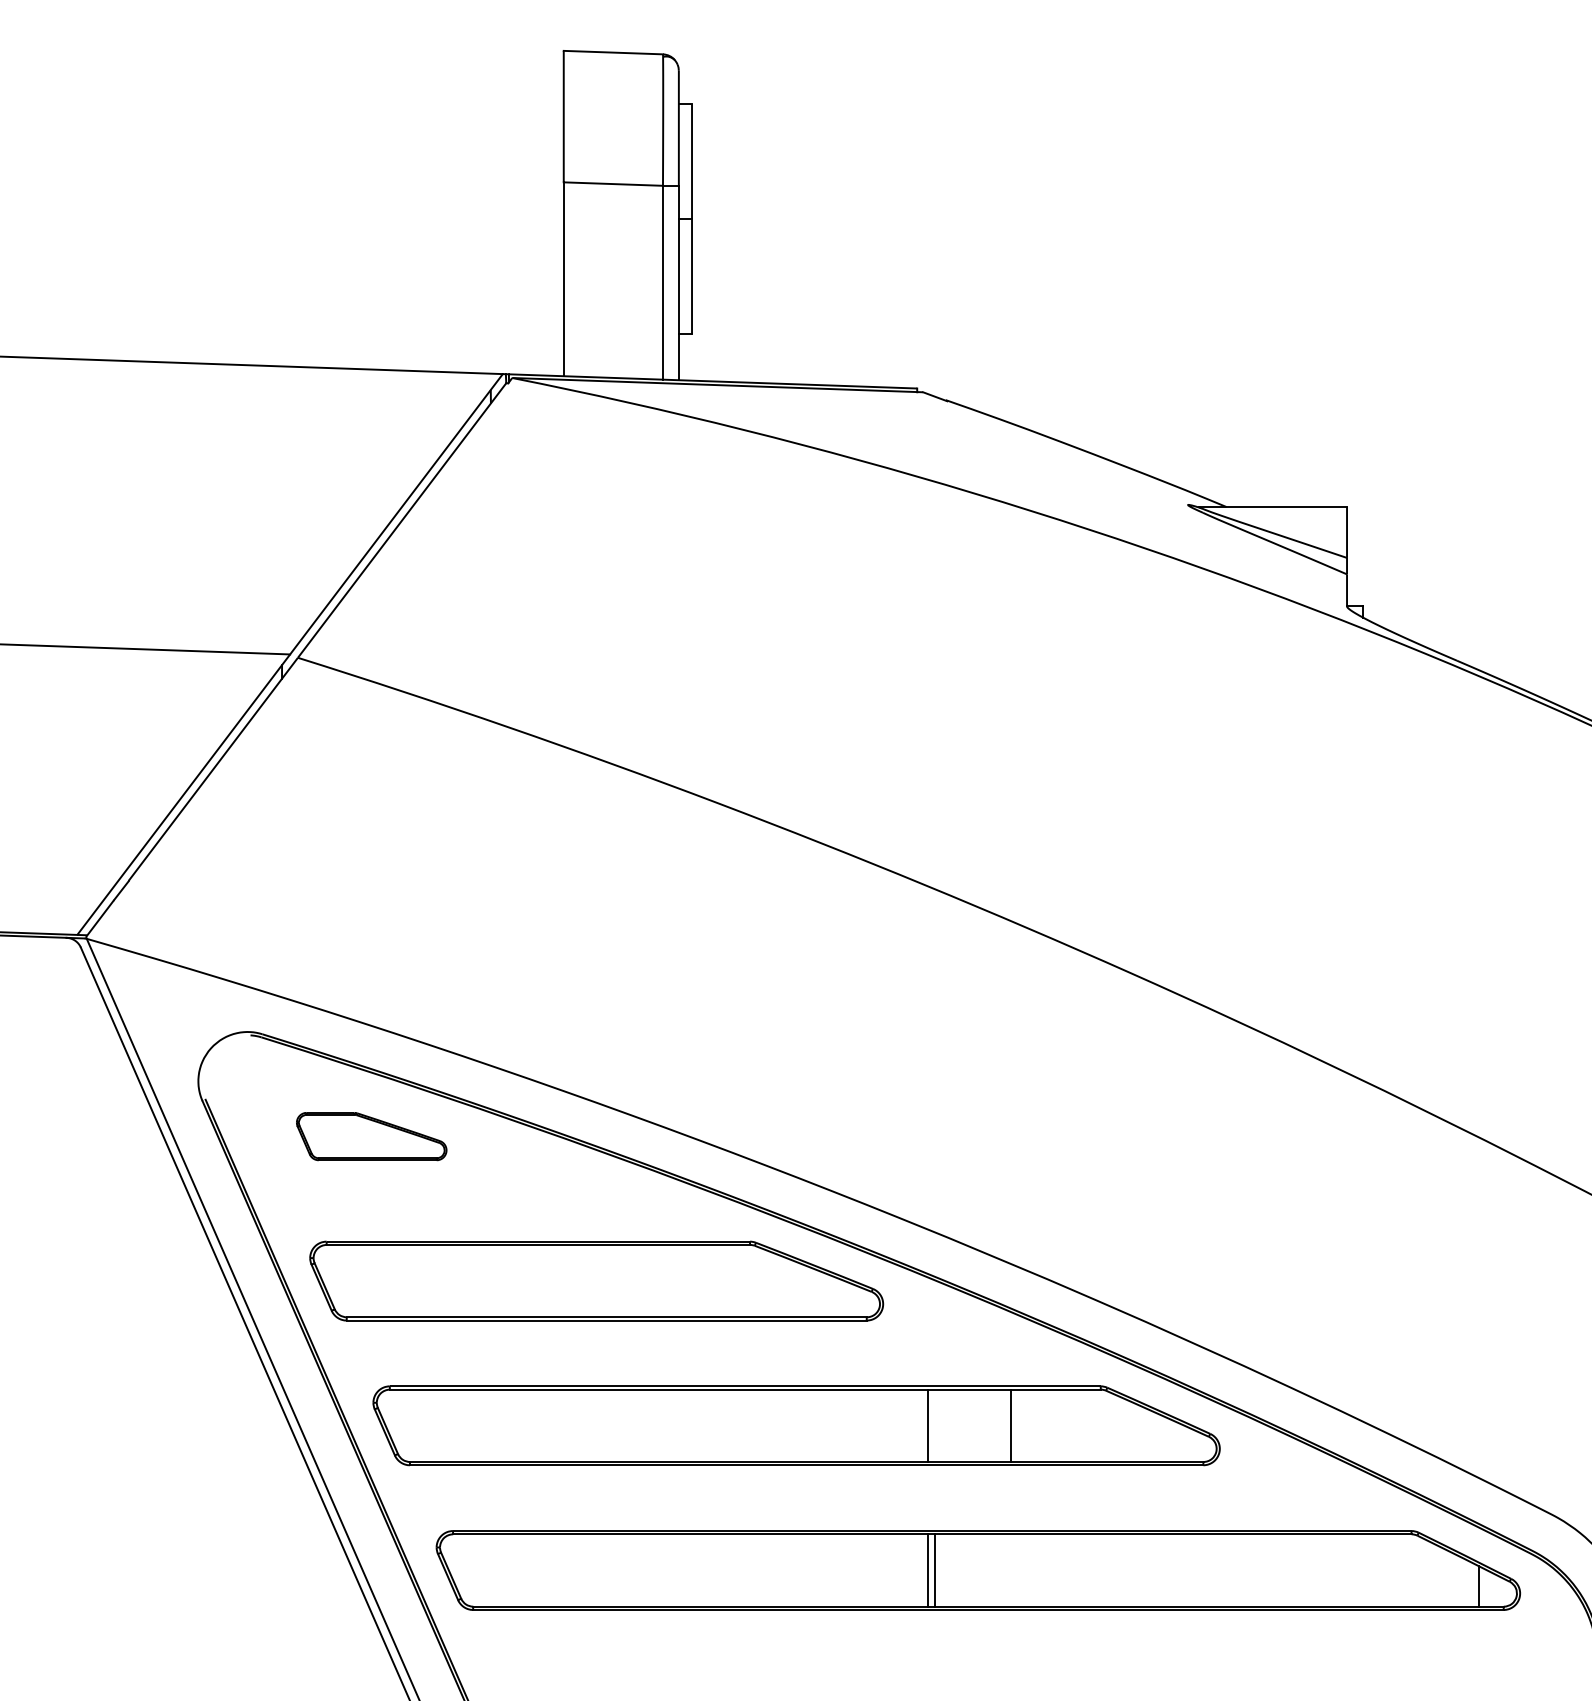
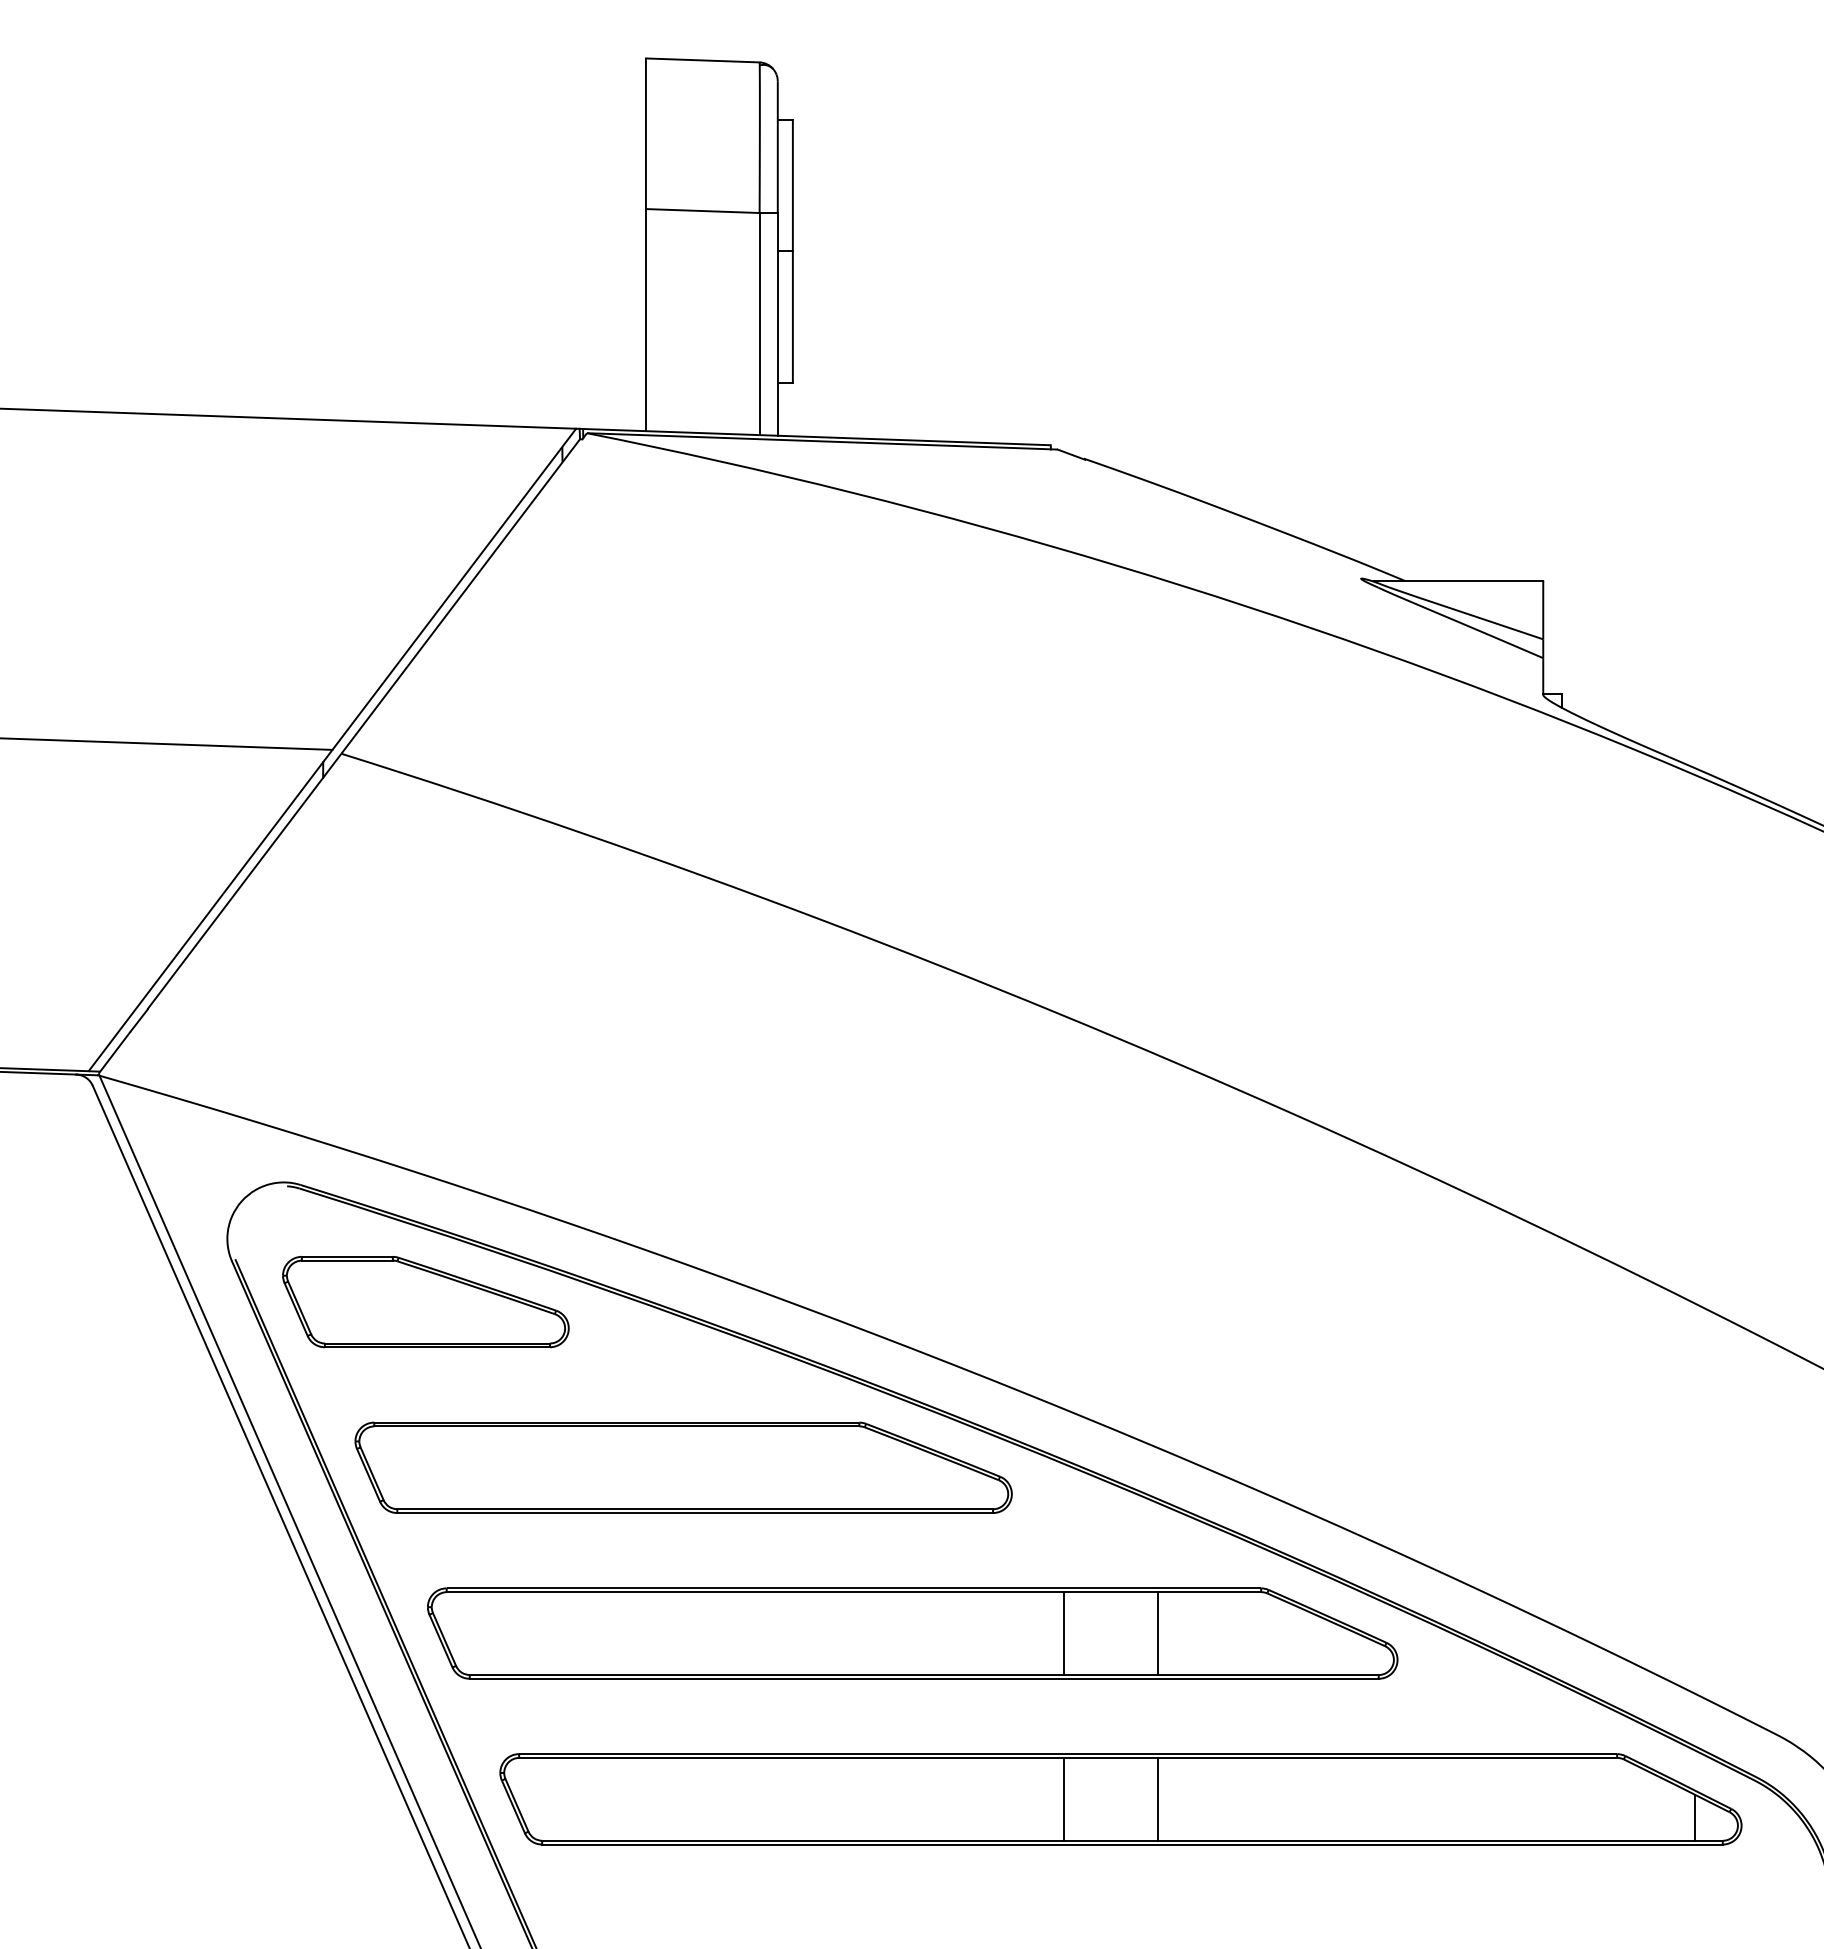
part: (371, 1136) -> (425, 1302), size x1.67
line: (935, 1569) -> (1157, 1798), moved

